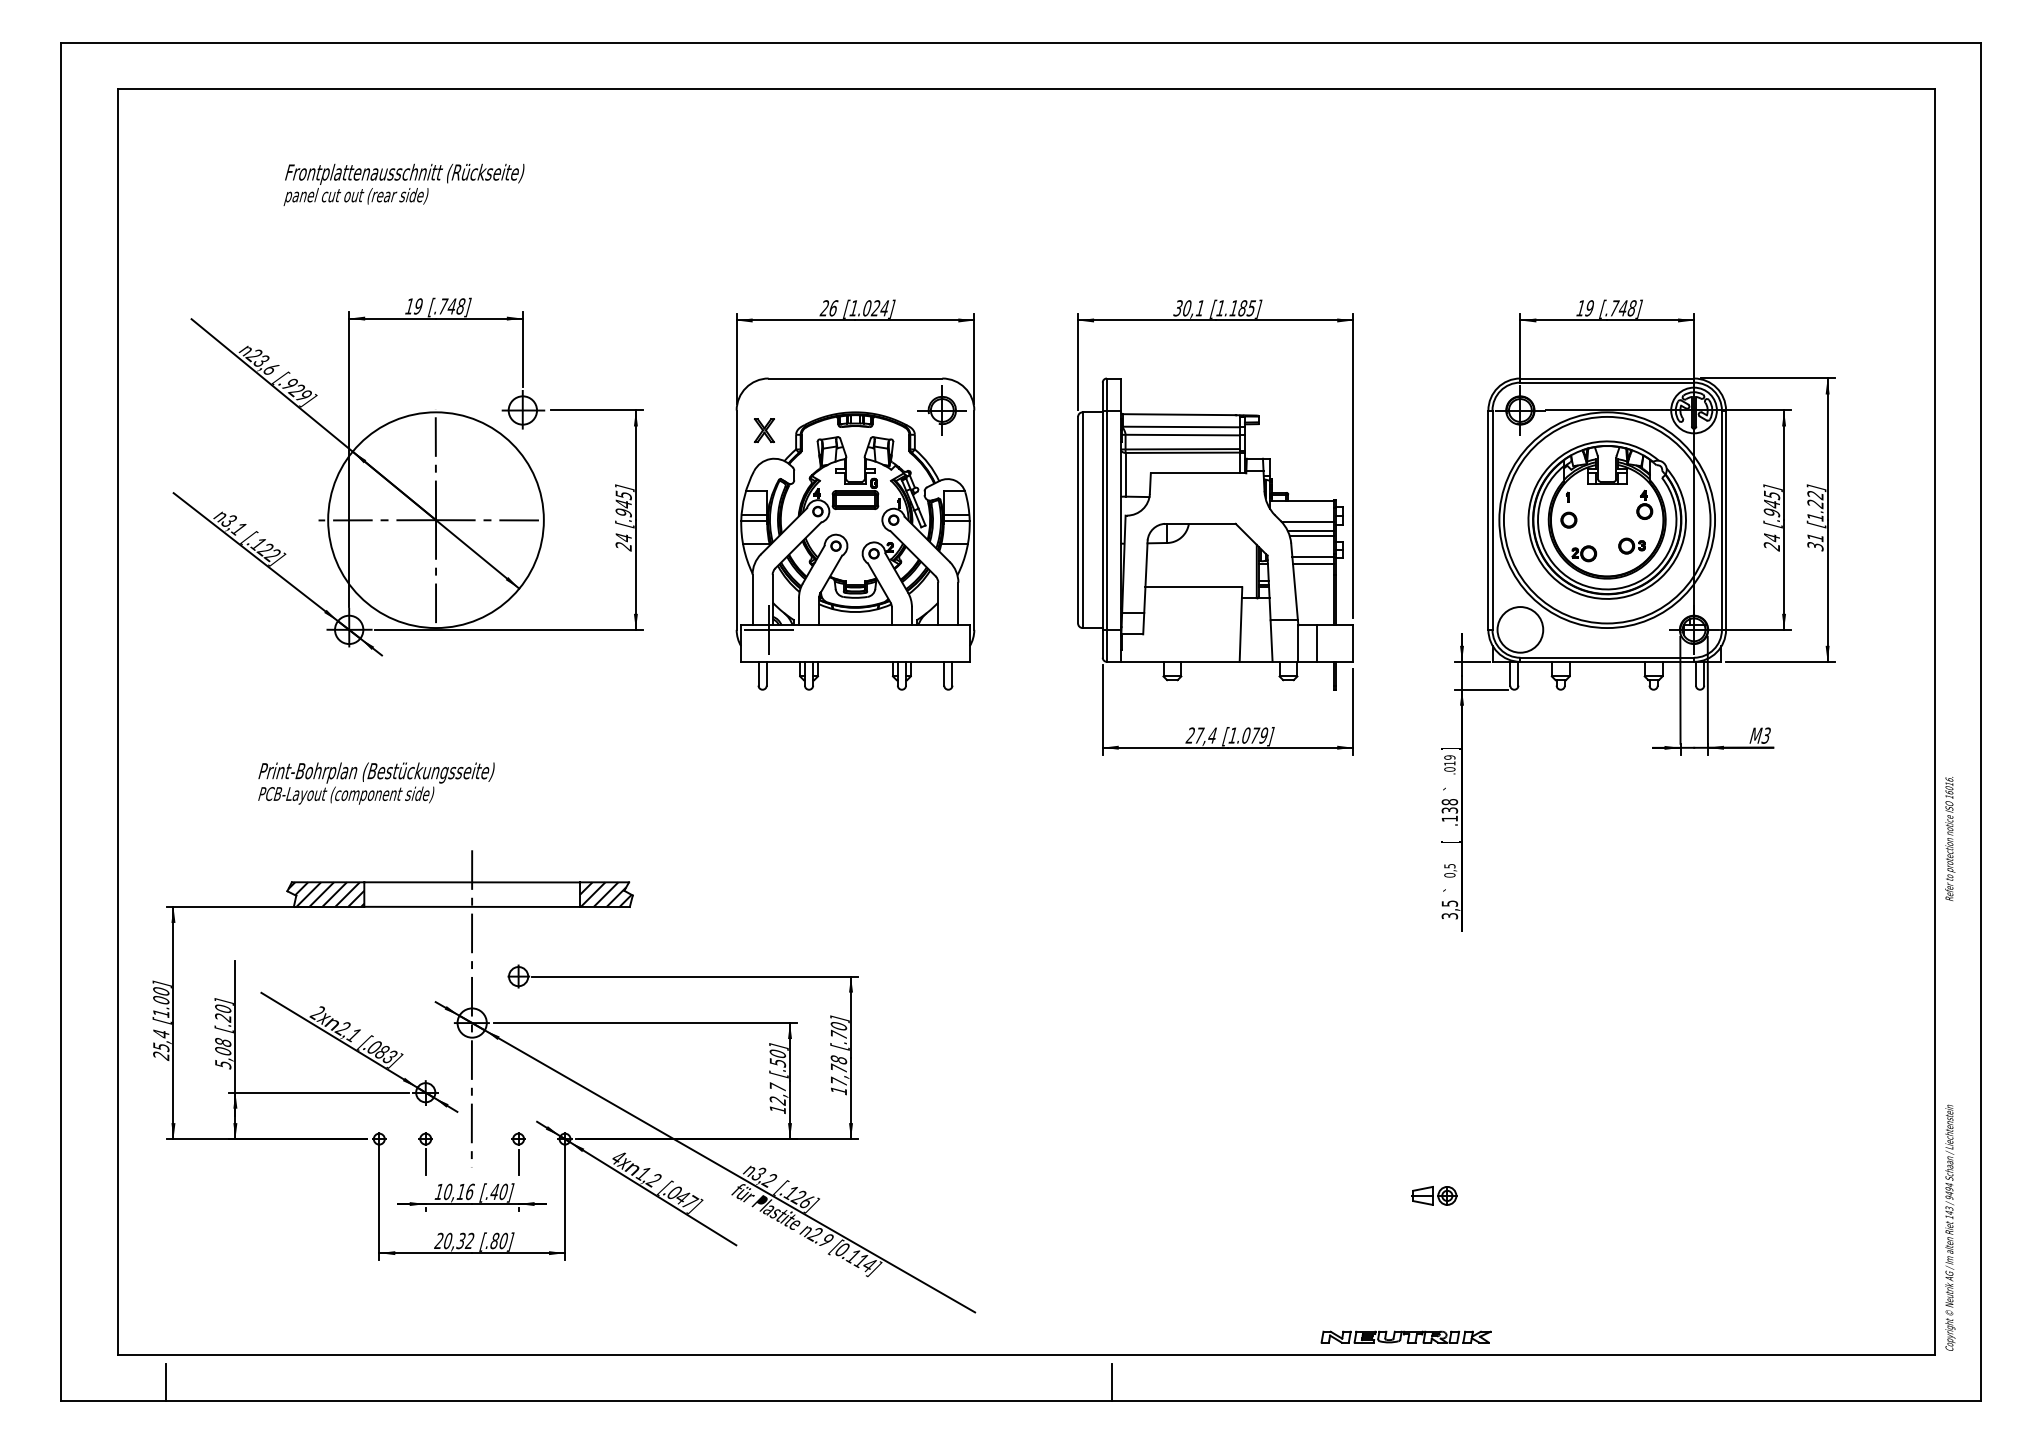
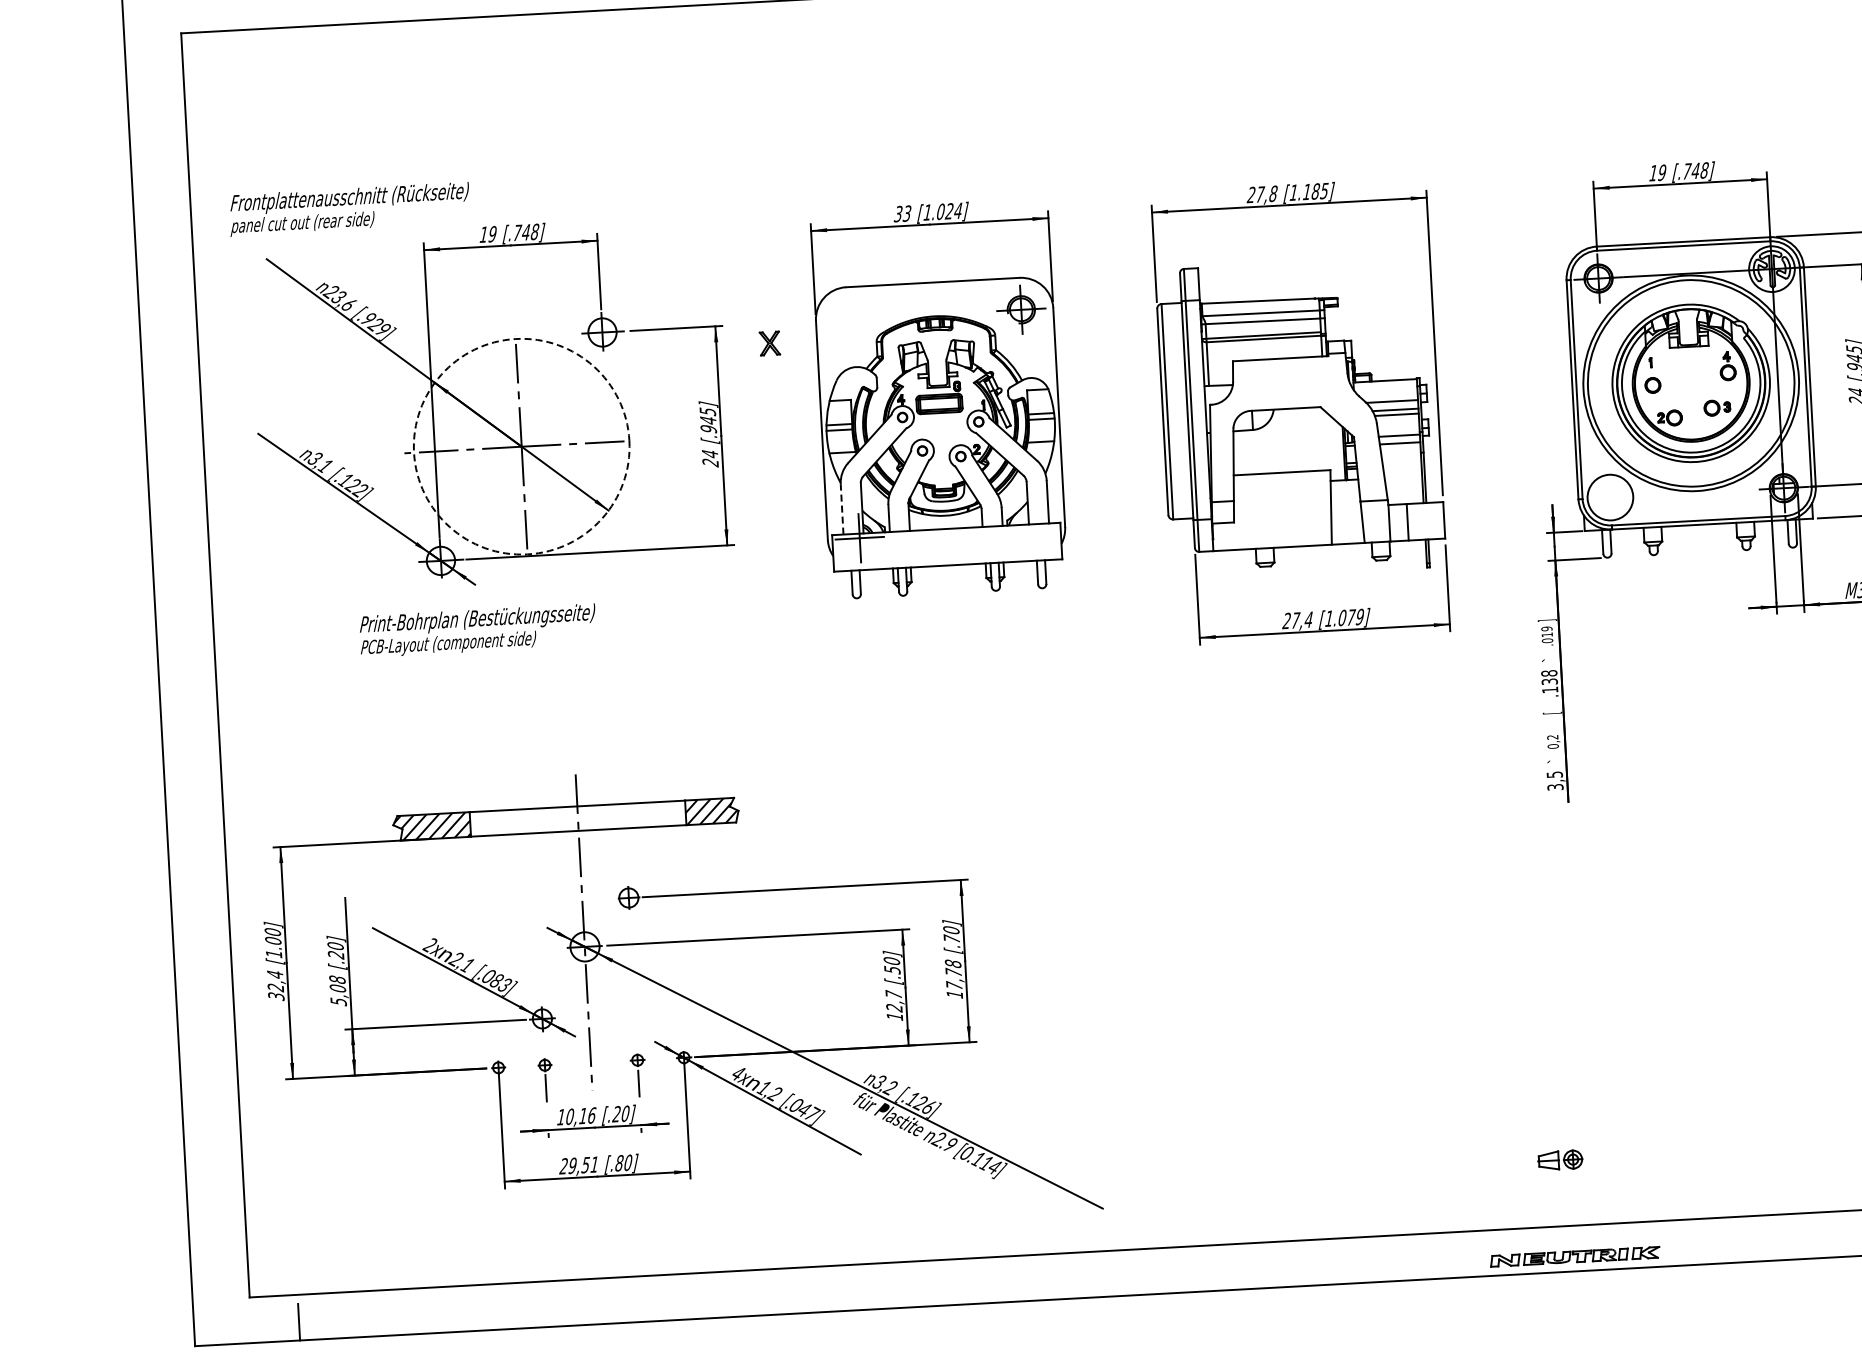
text: (403, 184) -> (349, 209), moved
text: (828, 308) -> (902, 214), 26 -> 33
text: (1188, 308) -> (1261, 194), 30,1 -> 27,8
part: (763, 430) -> (768, 343), moved
circle: (435, 520) -> (521, 447), solid -> dashed
line: (752, 599) -> (842, 508), solid -> dashed
text: (376, 783) -> (478, 630), moved
text: (1449, 866) -> (1552, 737), 0,5 -> 0,2
text: (161, 1051) -> (276, 992), 25,4 -> 32,4
text: (494, 1191) -> (616, 1113), [.40] -> [.20]
part: (1434, 1195) -> (1560, 1159), moved
text: (458, 1240) -> (583, 1164), 20,32 -> 29,51
part: (1405, 1336) -> (1574, 1256), moved
line: (1112, 1382) -> (1243, 1271), removed

